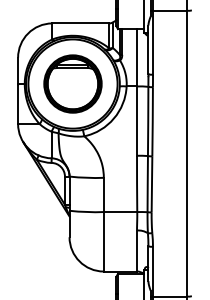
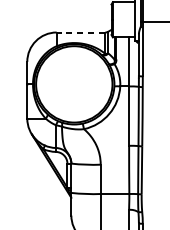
line: (80, 23) -> (80, 32), solid -> dashed
part: (72, 83) -> (73, 83), removed

